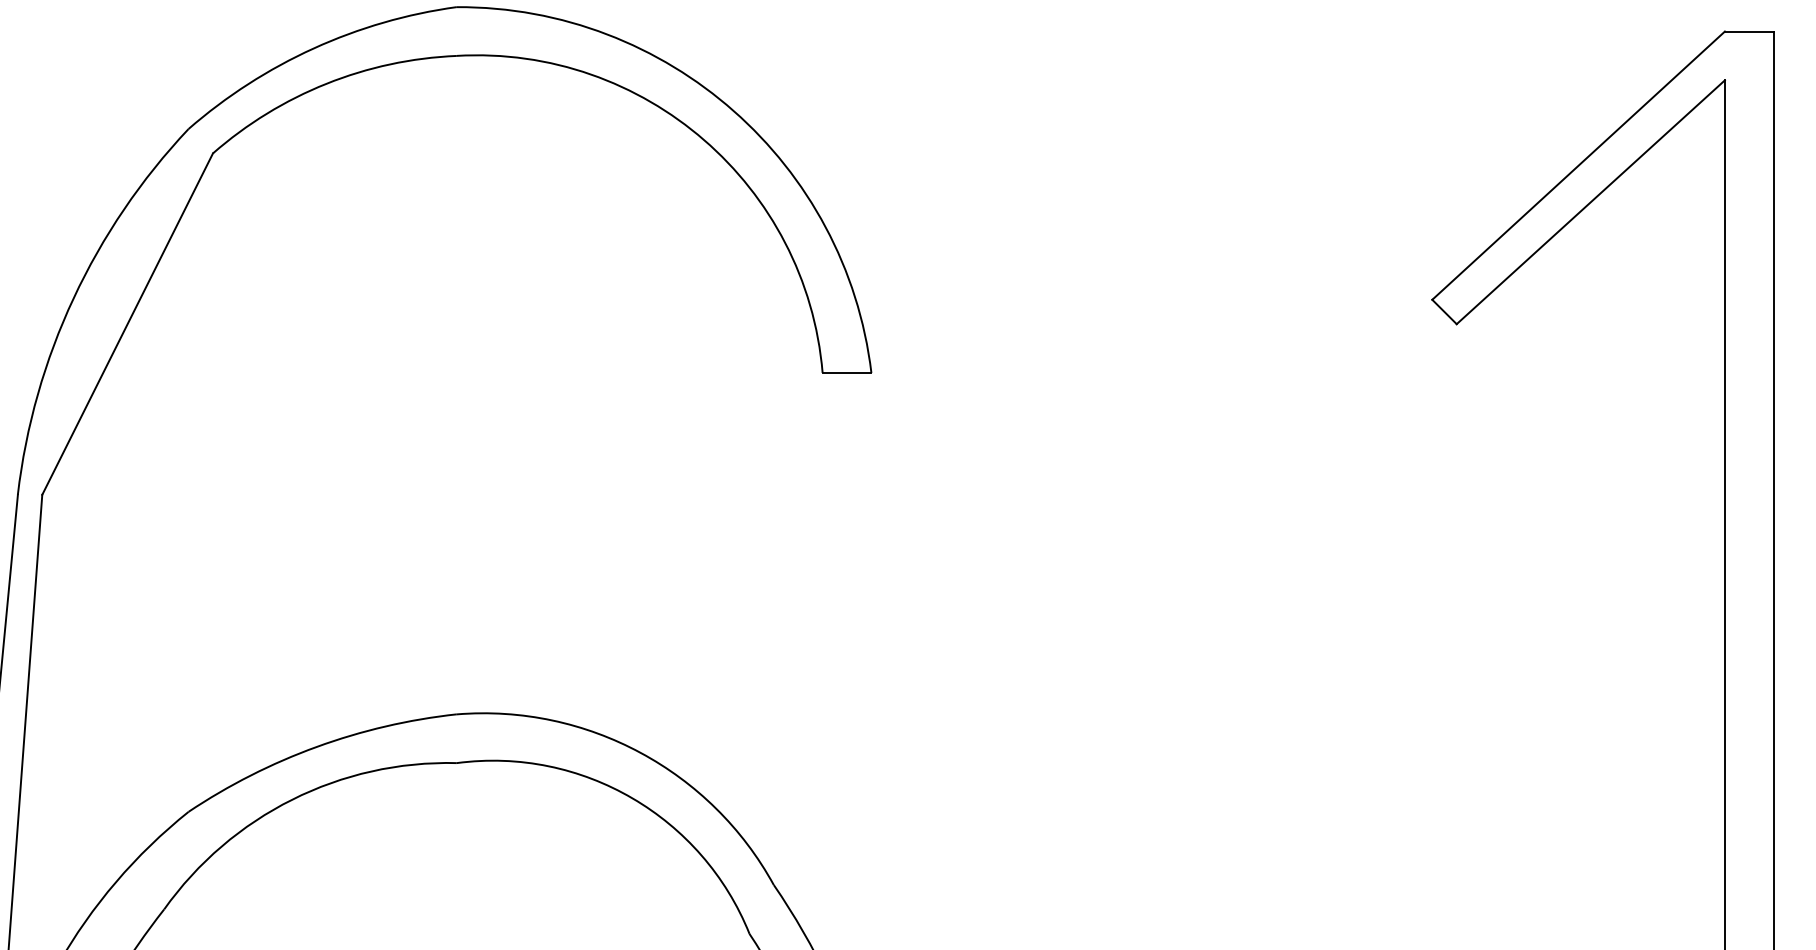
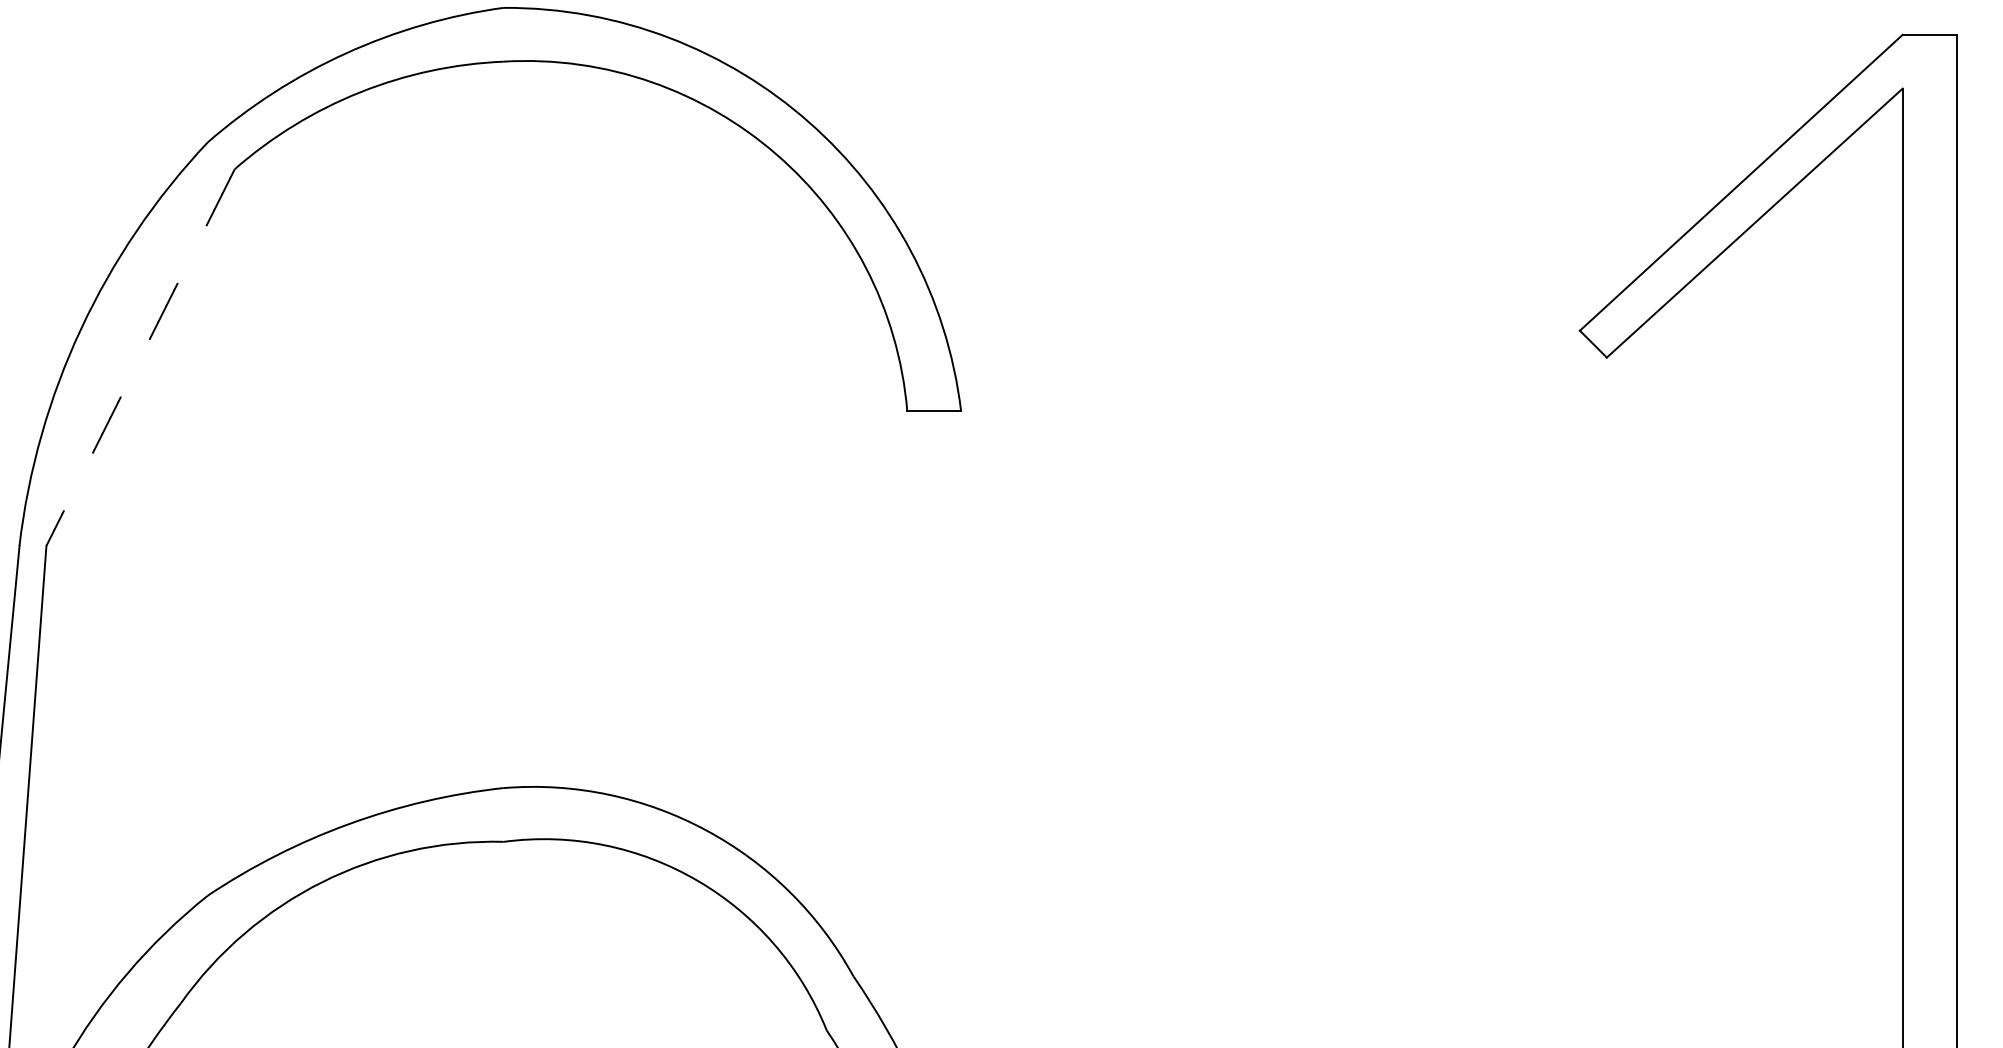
line: (127, 324) -> (140, 357), solid -> dashed

